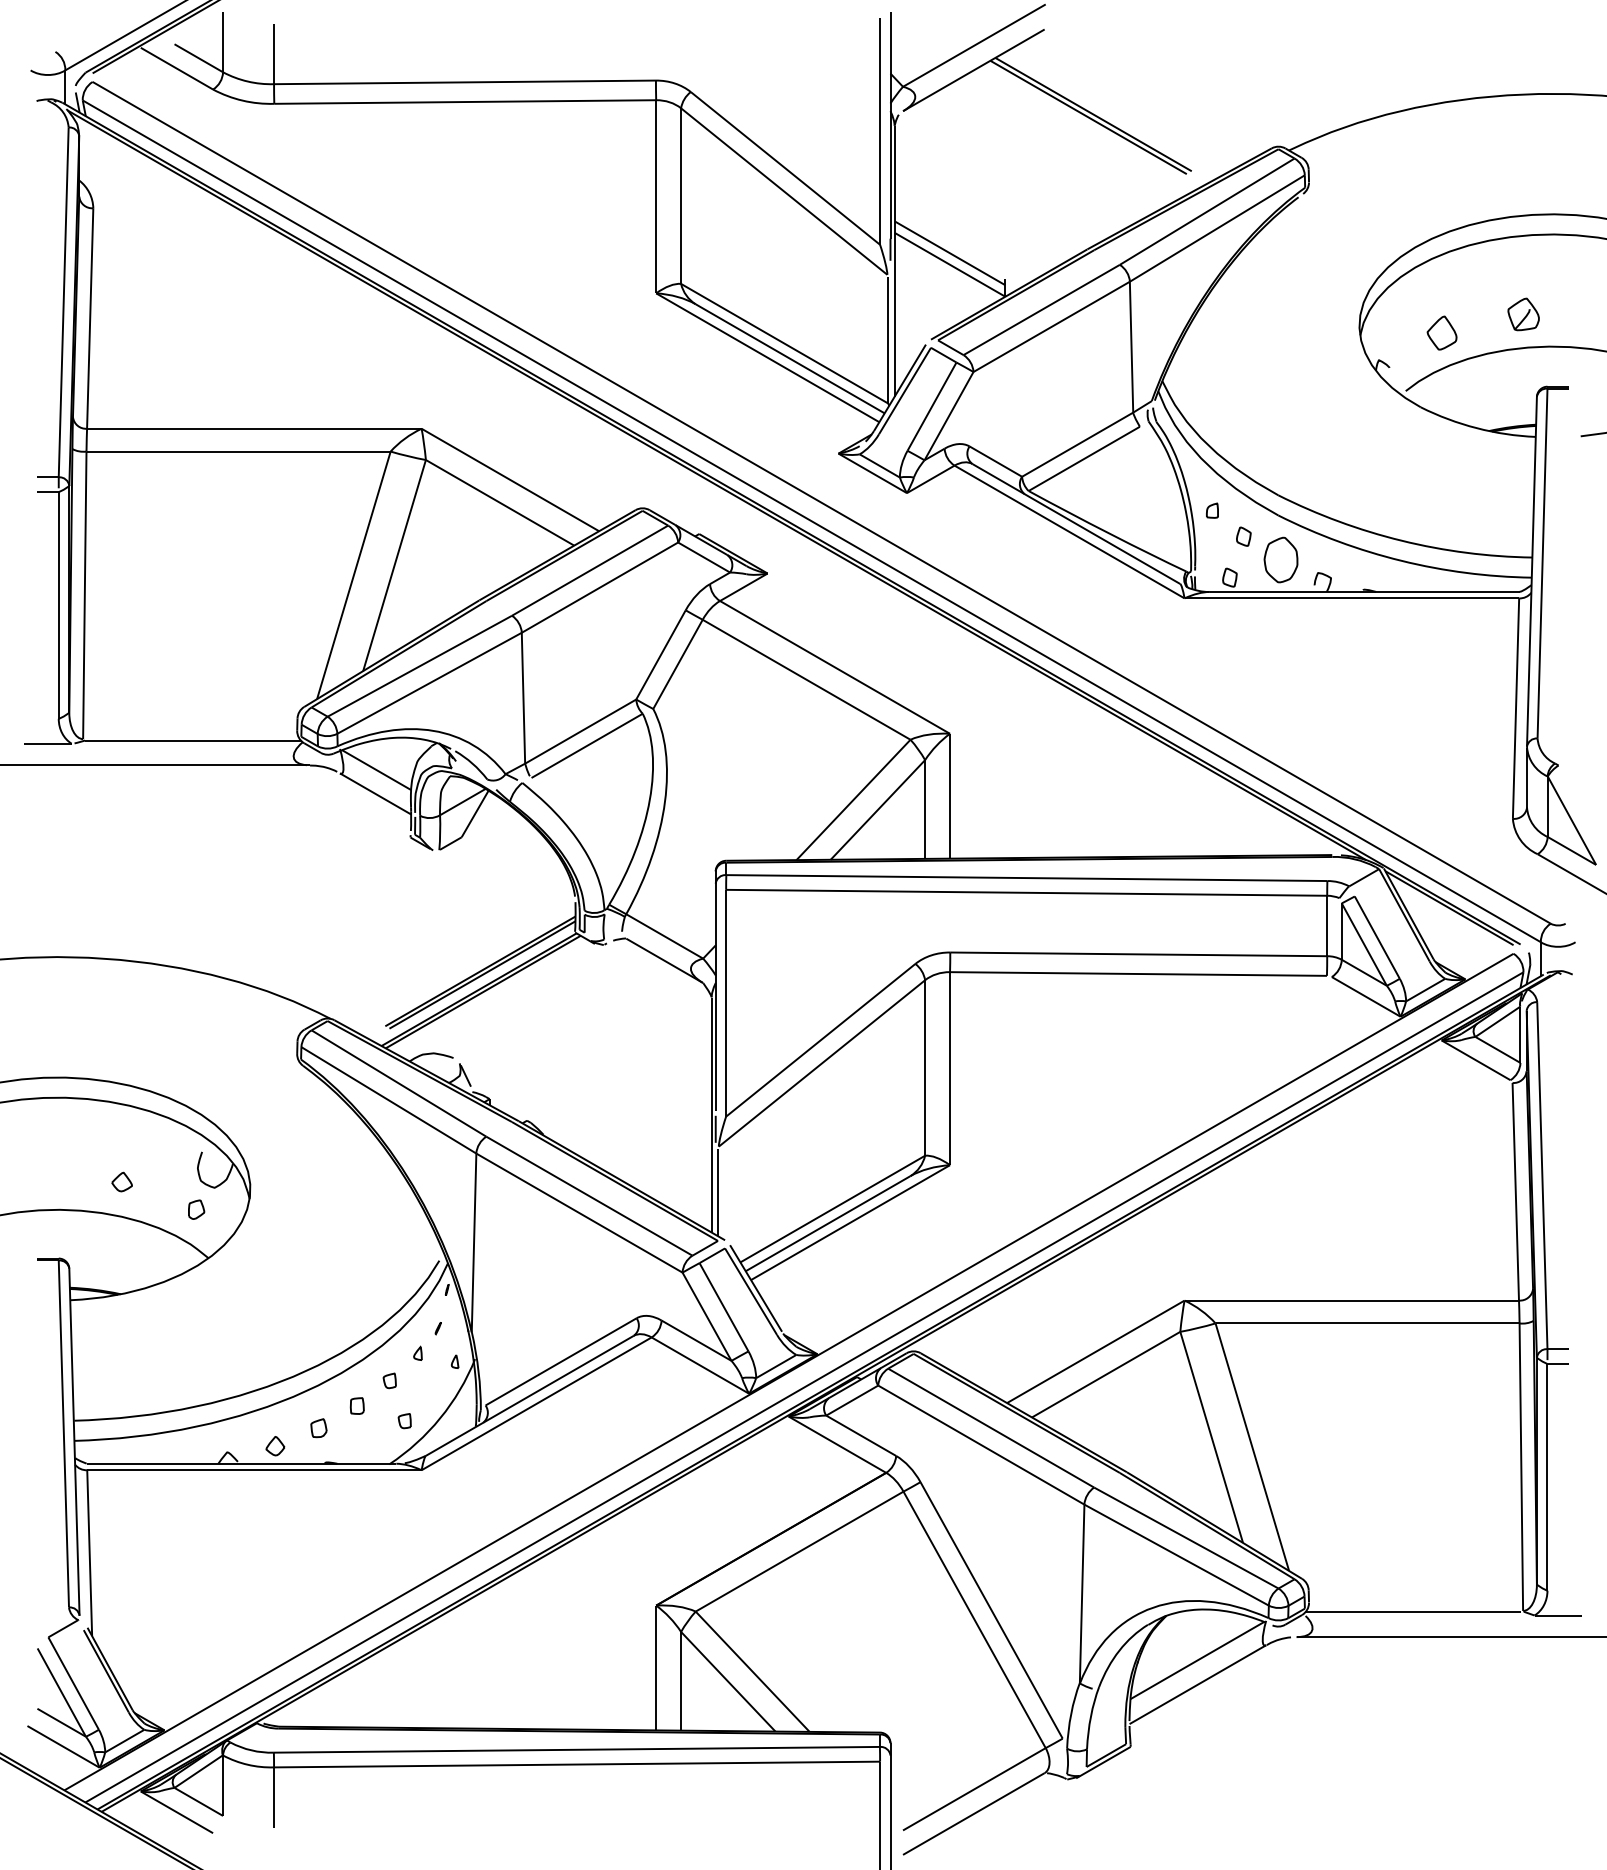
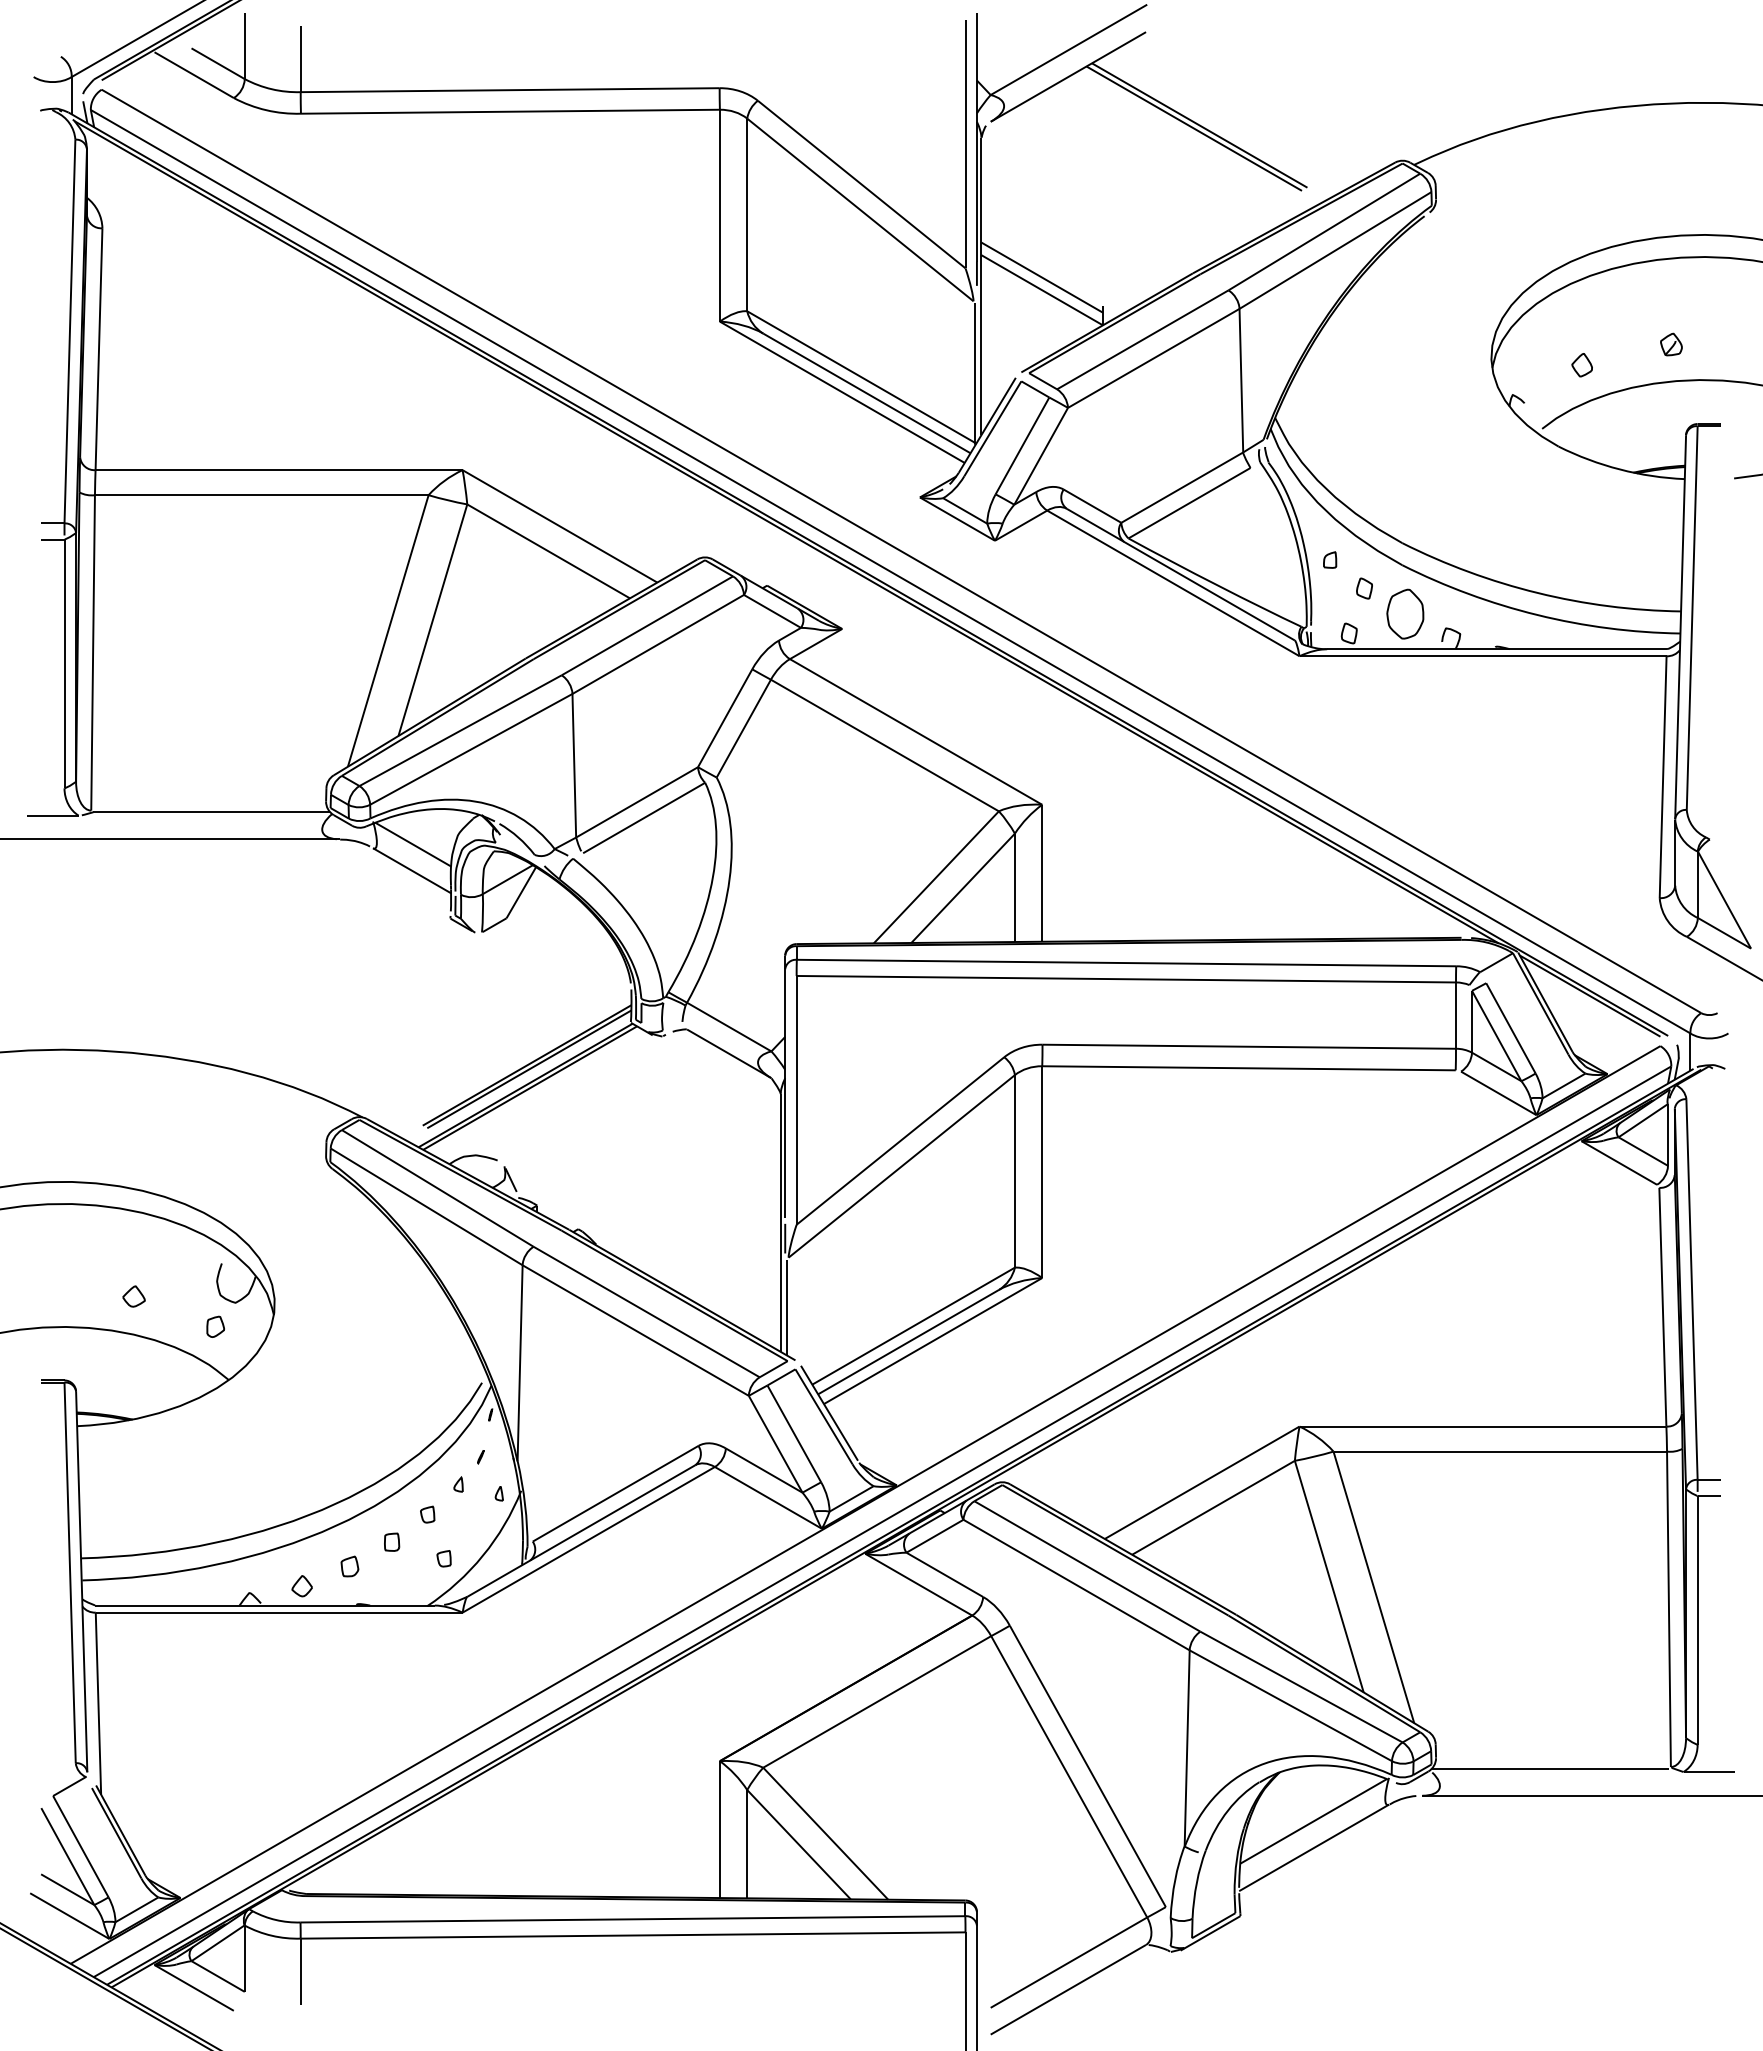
part: (1523, 313) -> (1671, 343), size x0.62
part: (1442, 332) -> (1582, 364), size x0.62

